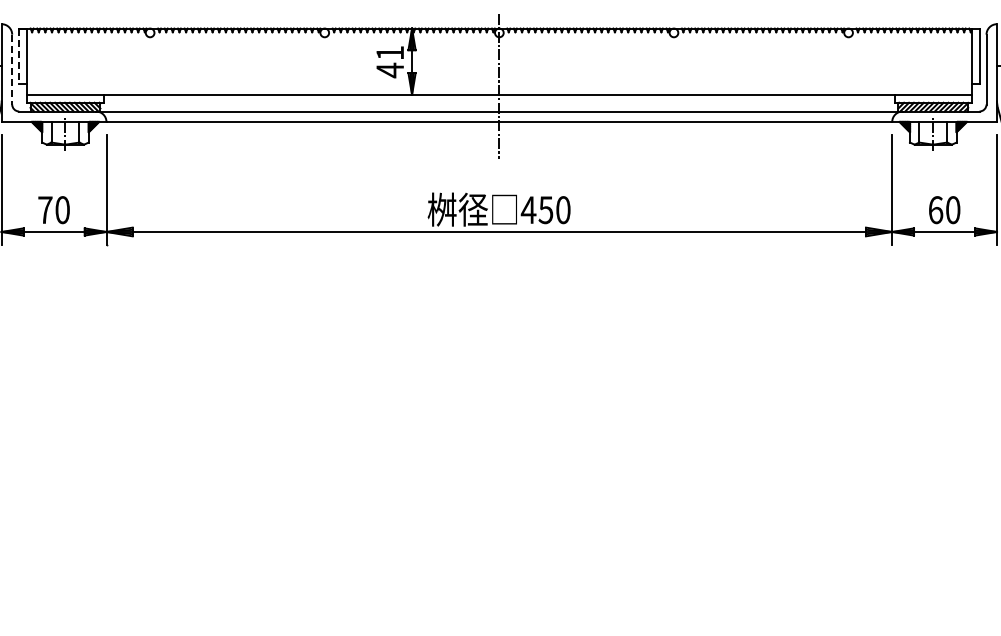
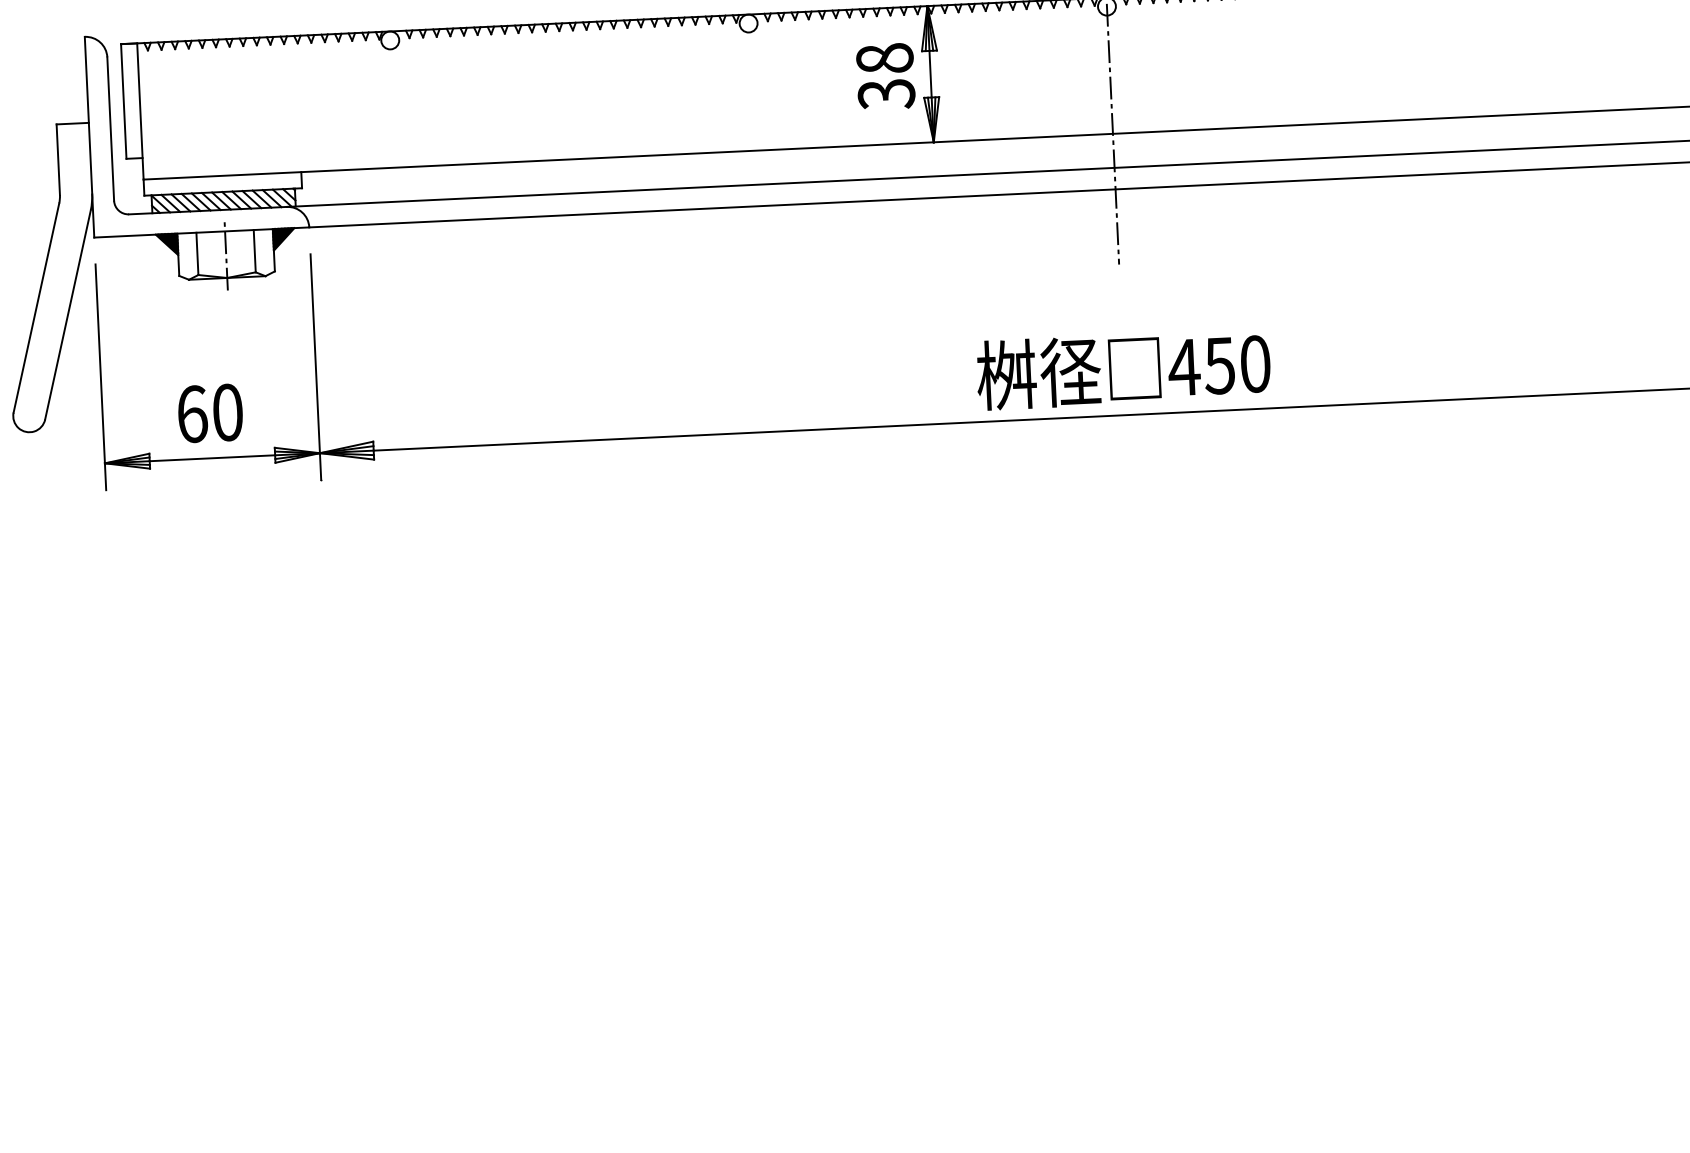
line: (19, 56) -> (124, 101), dashed -> solid
text: (390, 61) -> (886, 75), 41 -> 38
line: (12, 69) -> (111, 128), dashed -> solid
text: (45, 210) -> (192, 414), 70 -> 60

